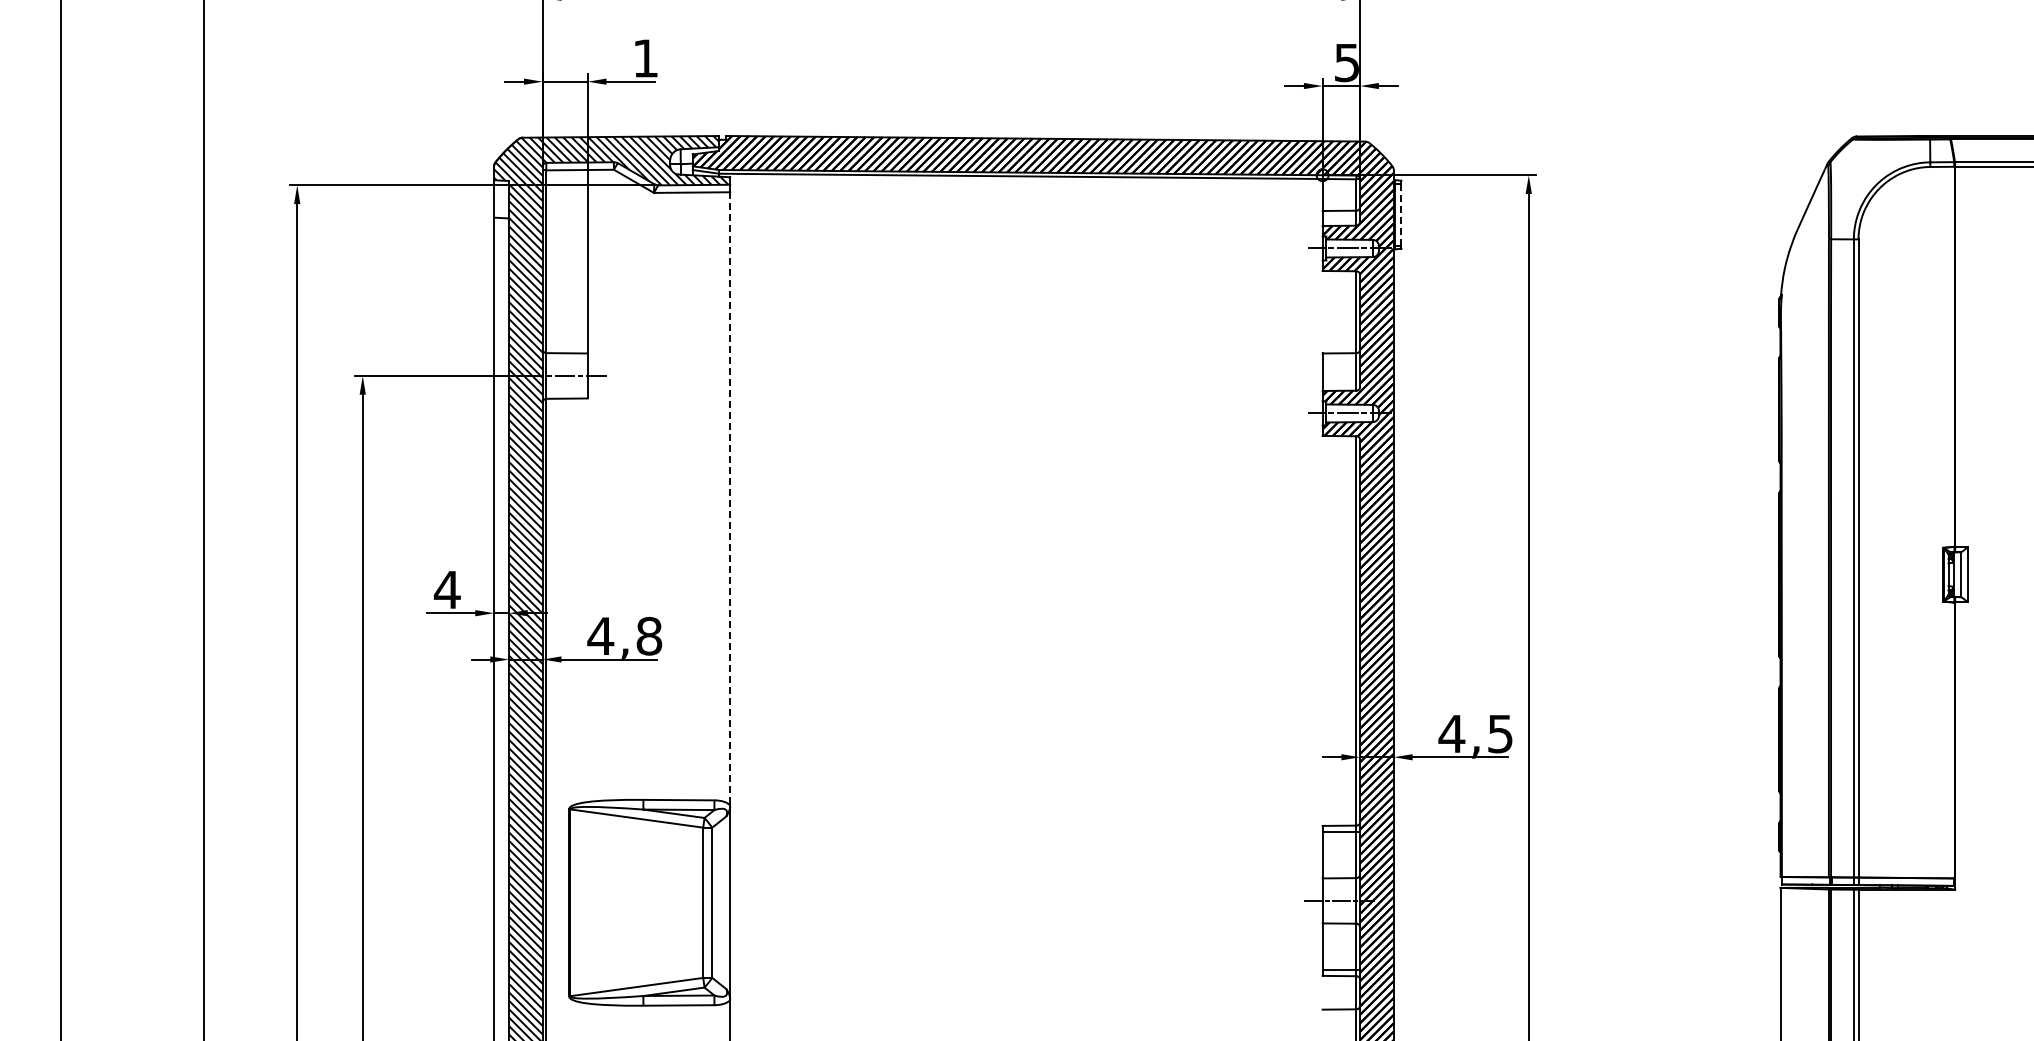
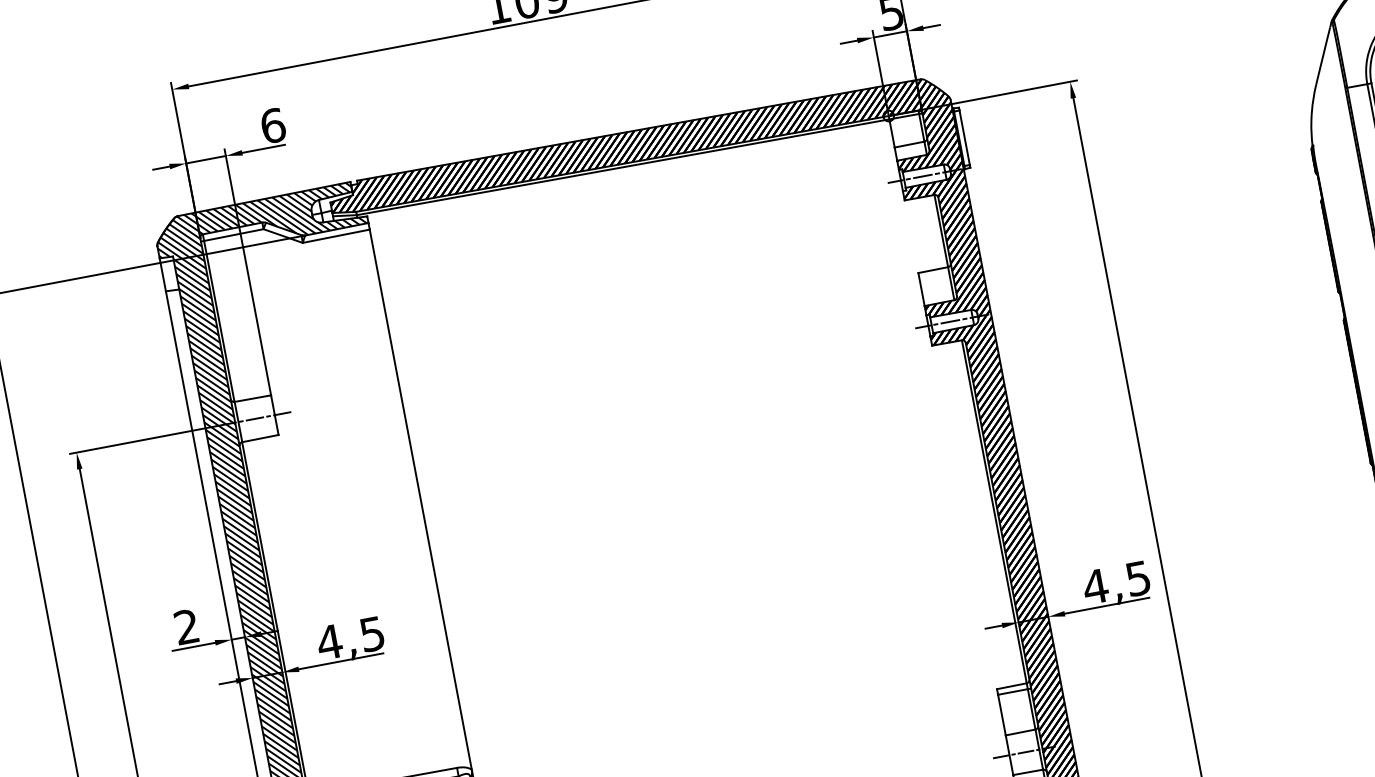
text: (645, 58) -> (272, 125), 1 -> 6
line: (1401, 214) -> (964, 137), dashed -> solid
line: (730, 498) -> (420, 499), dashed -> solid
text: (446, 589) -> (185, 626), 4 -> 2
text: (649, 635) -> (372, 633), 4,8 -> 4,5

